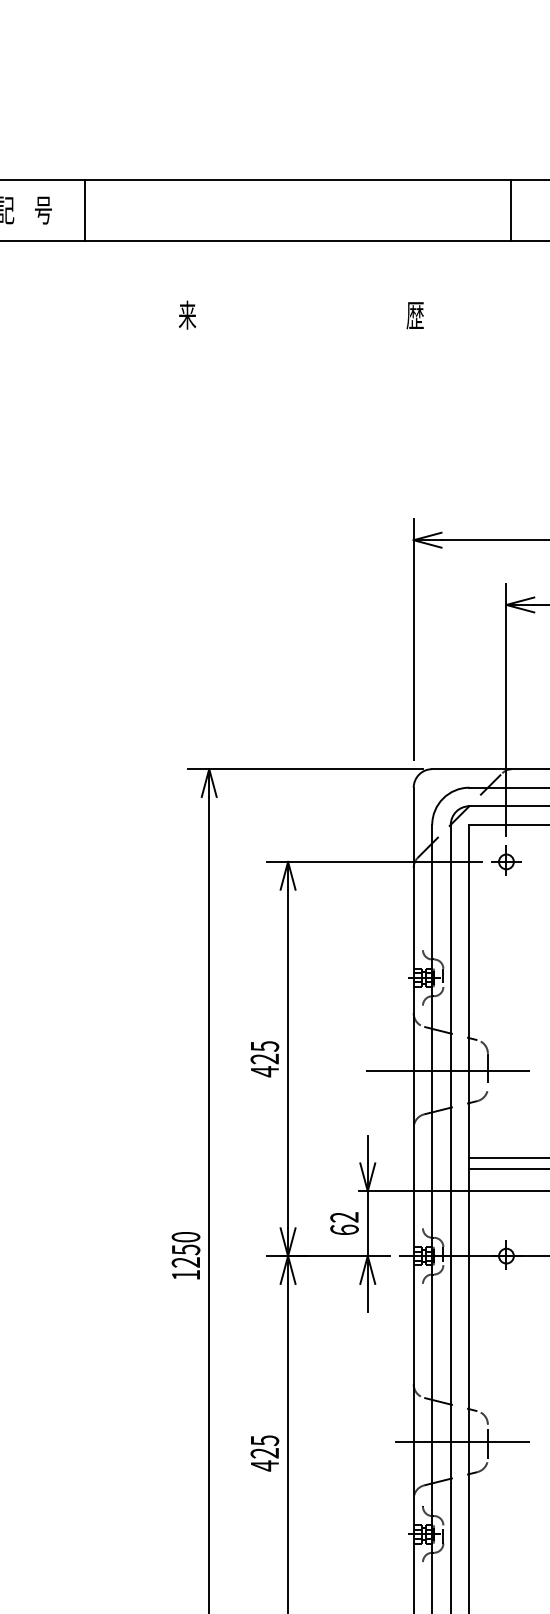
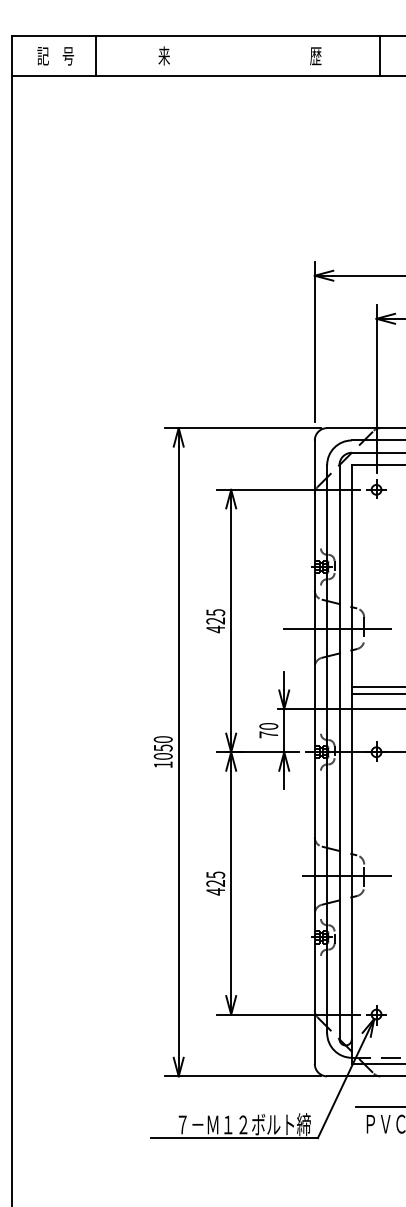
text: (300, 314) -> (239, 55), moved
text: (344, 1223) -> (268, 730), 62 -> 70
text: (186, 1262) -> (163, 756), 1250 -> 1050

